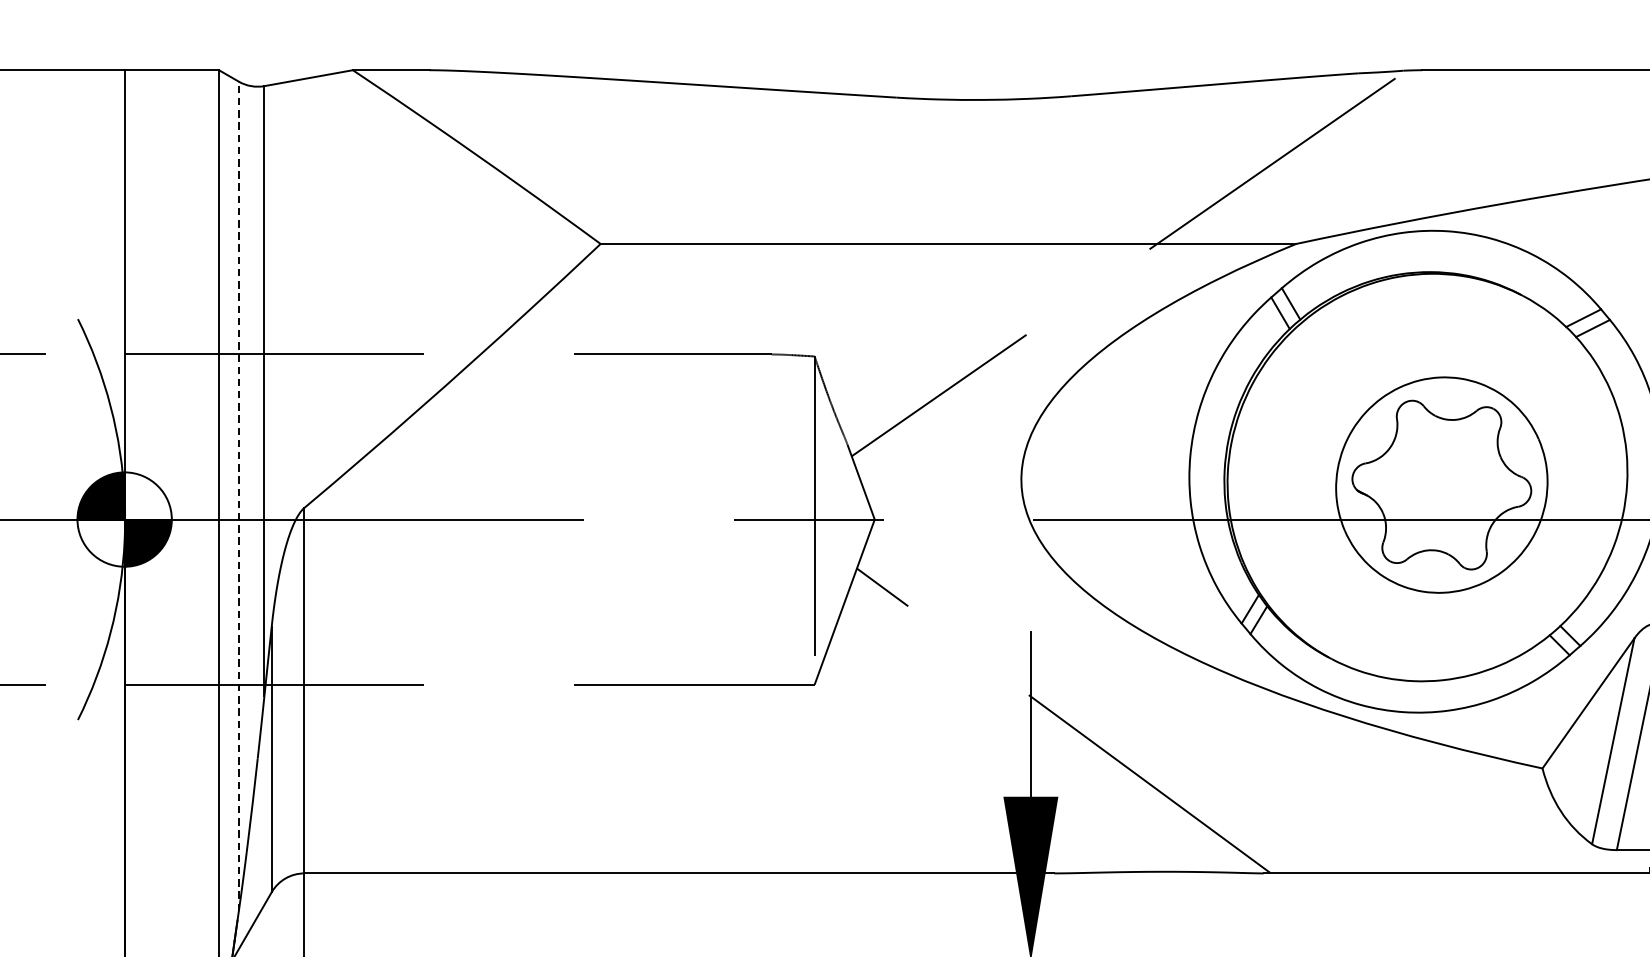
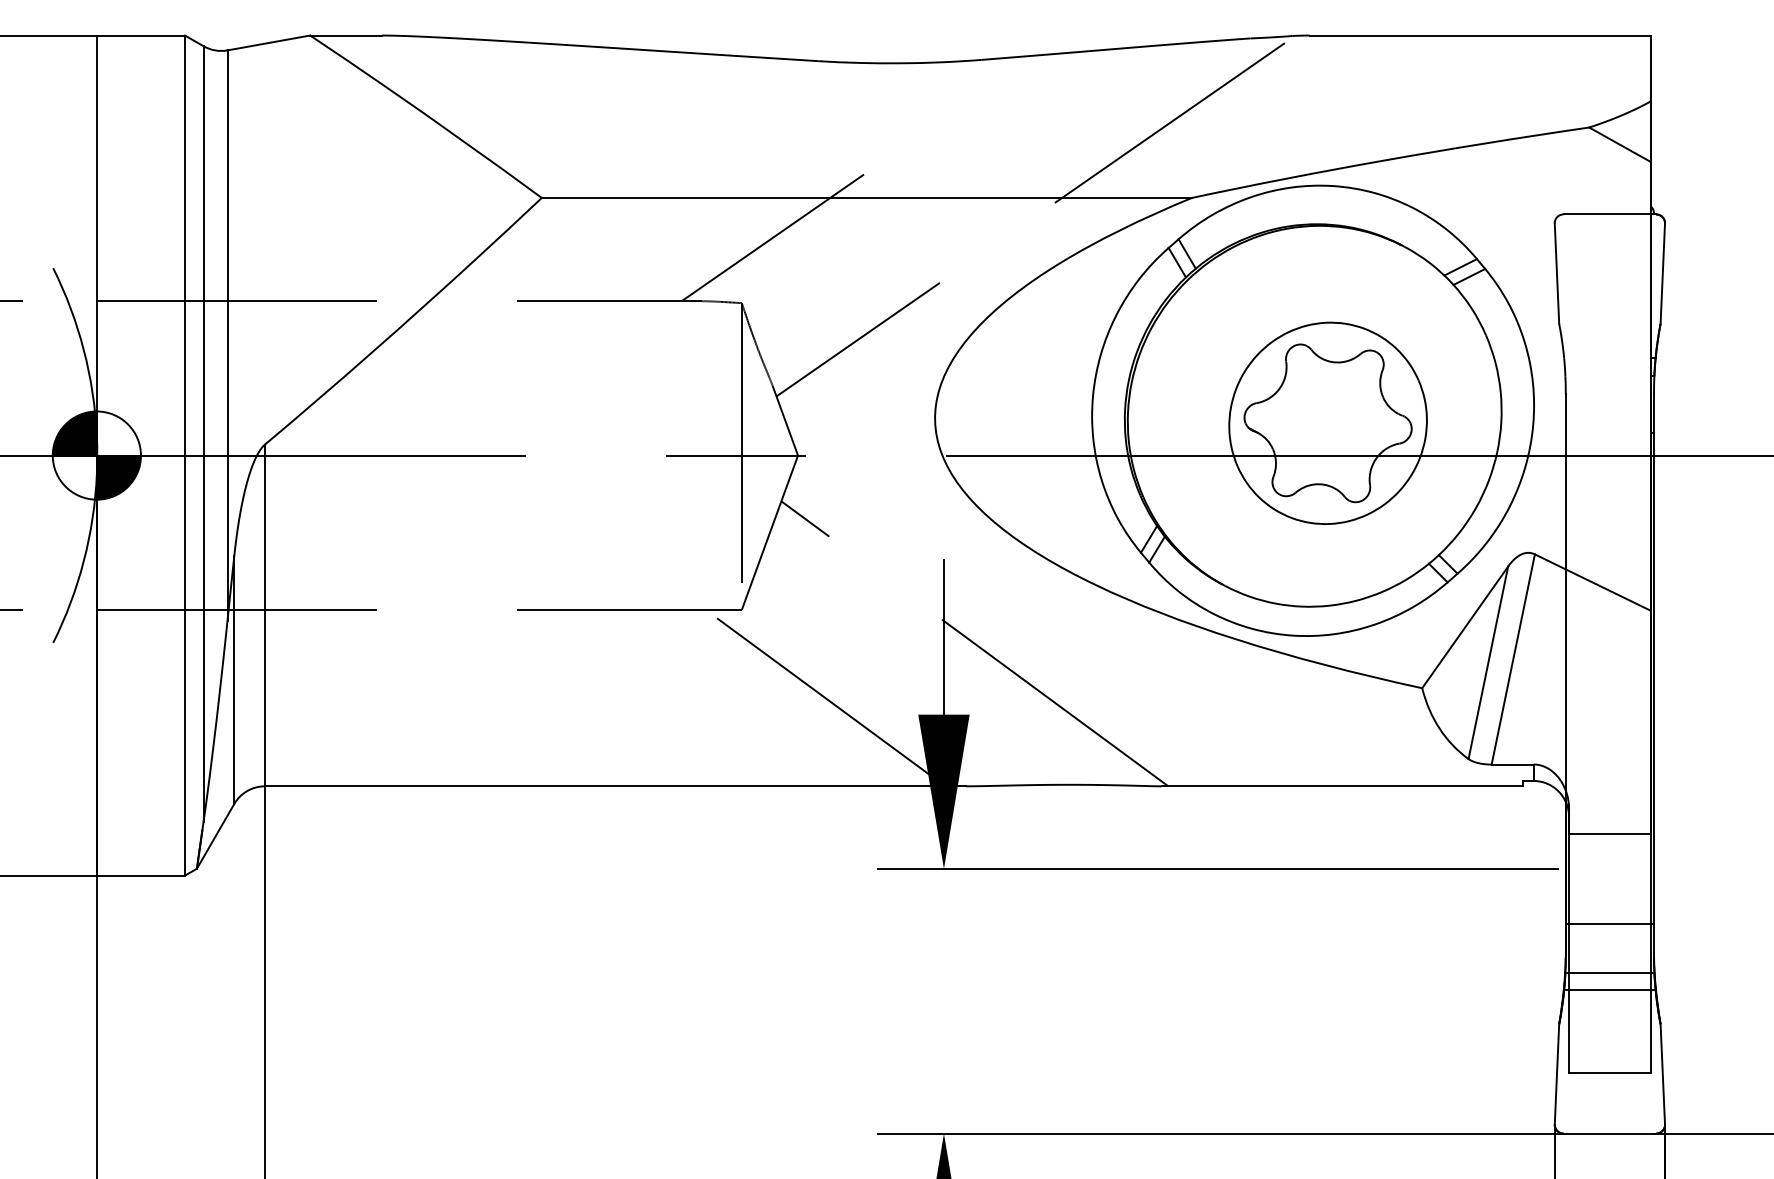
line: (847, 286) -> (772, 237), added
line: (238, 495) -> (203, 433), dashed -> solid
line: (902, 777) -> (823, 696), added

